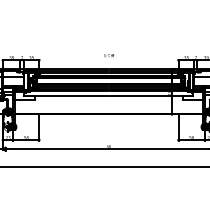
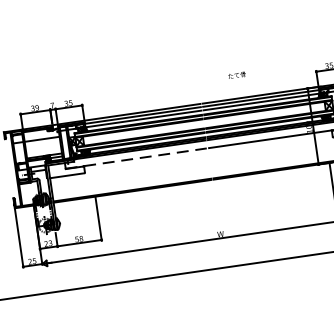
text: (109, 55) -> (237, 74), moved
line: (66, 95) -> (136, 158), solid -> dashed

